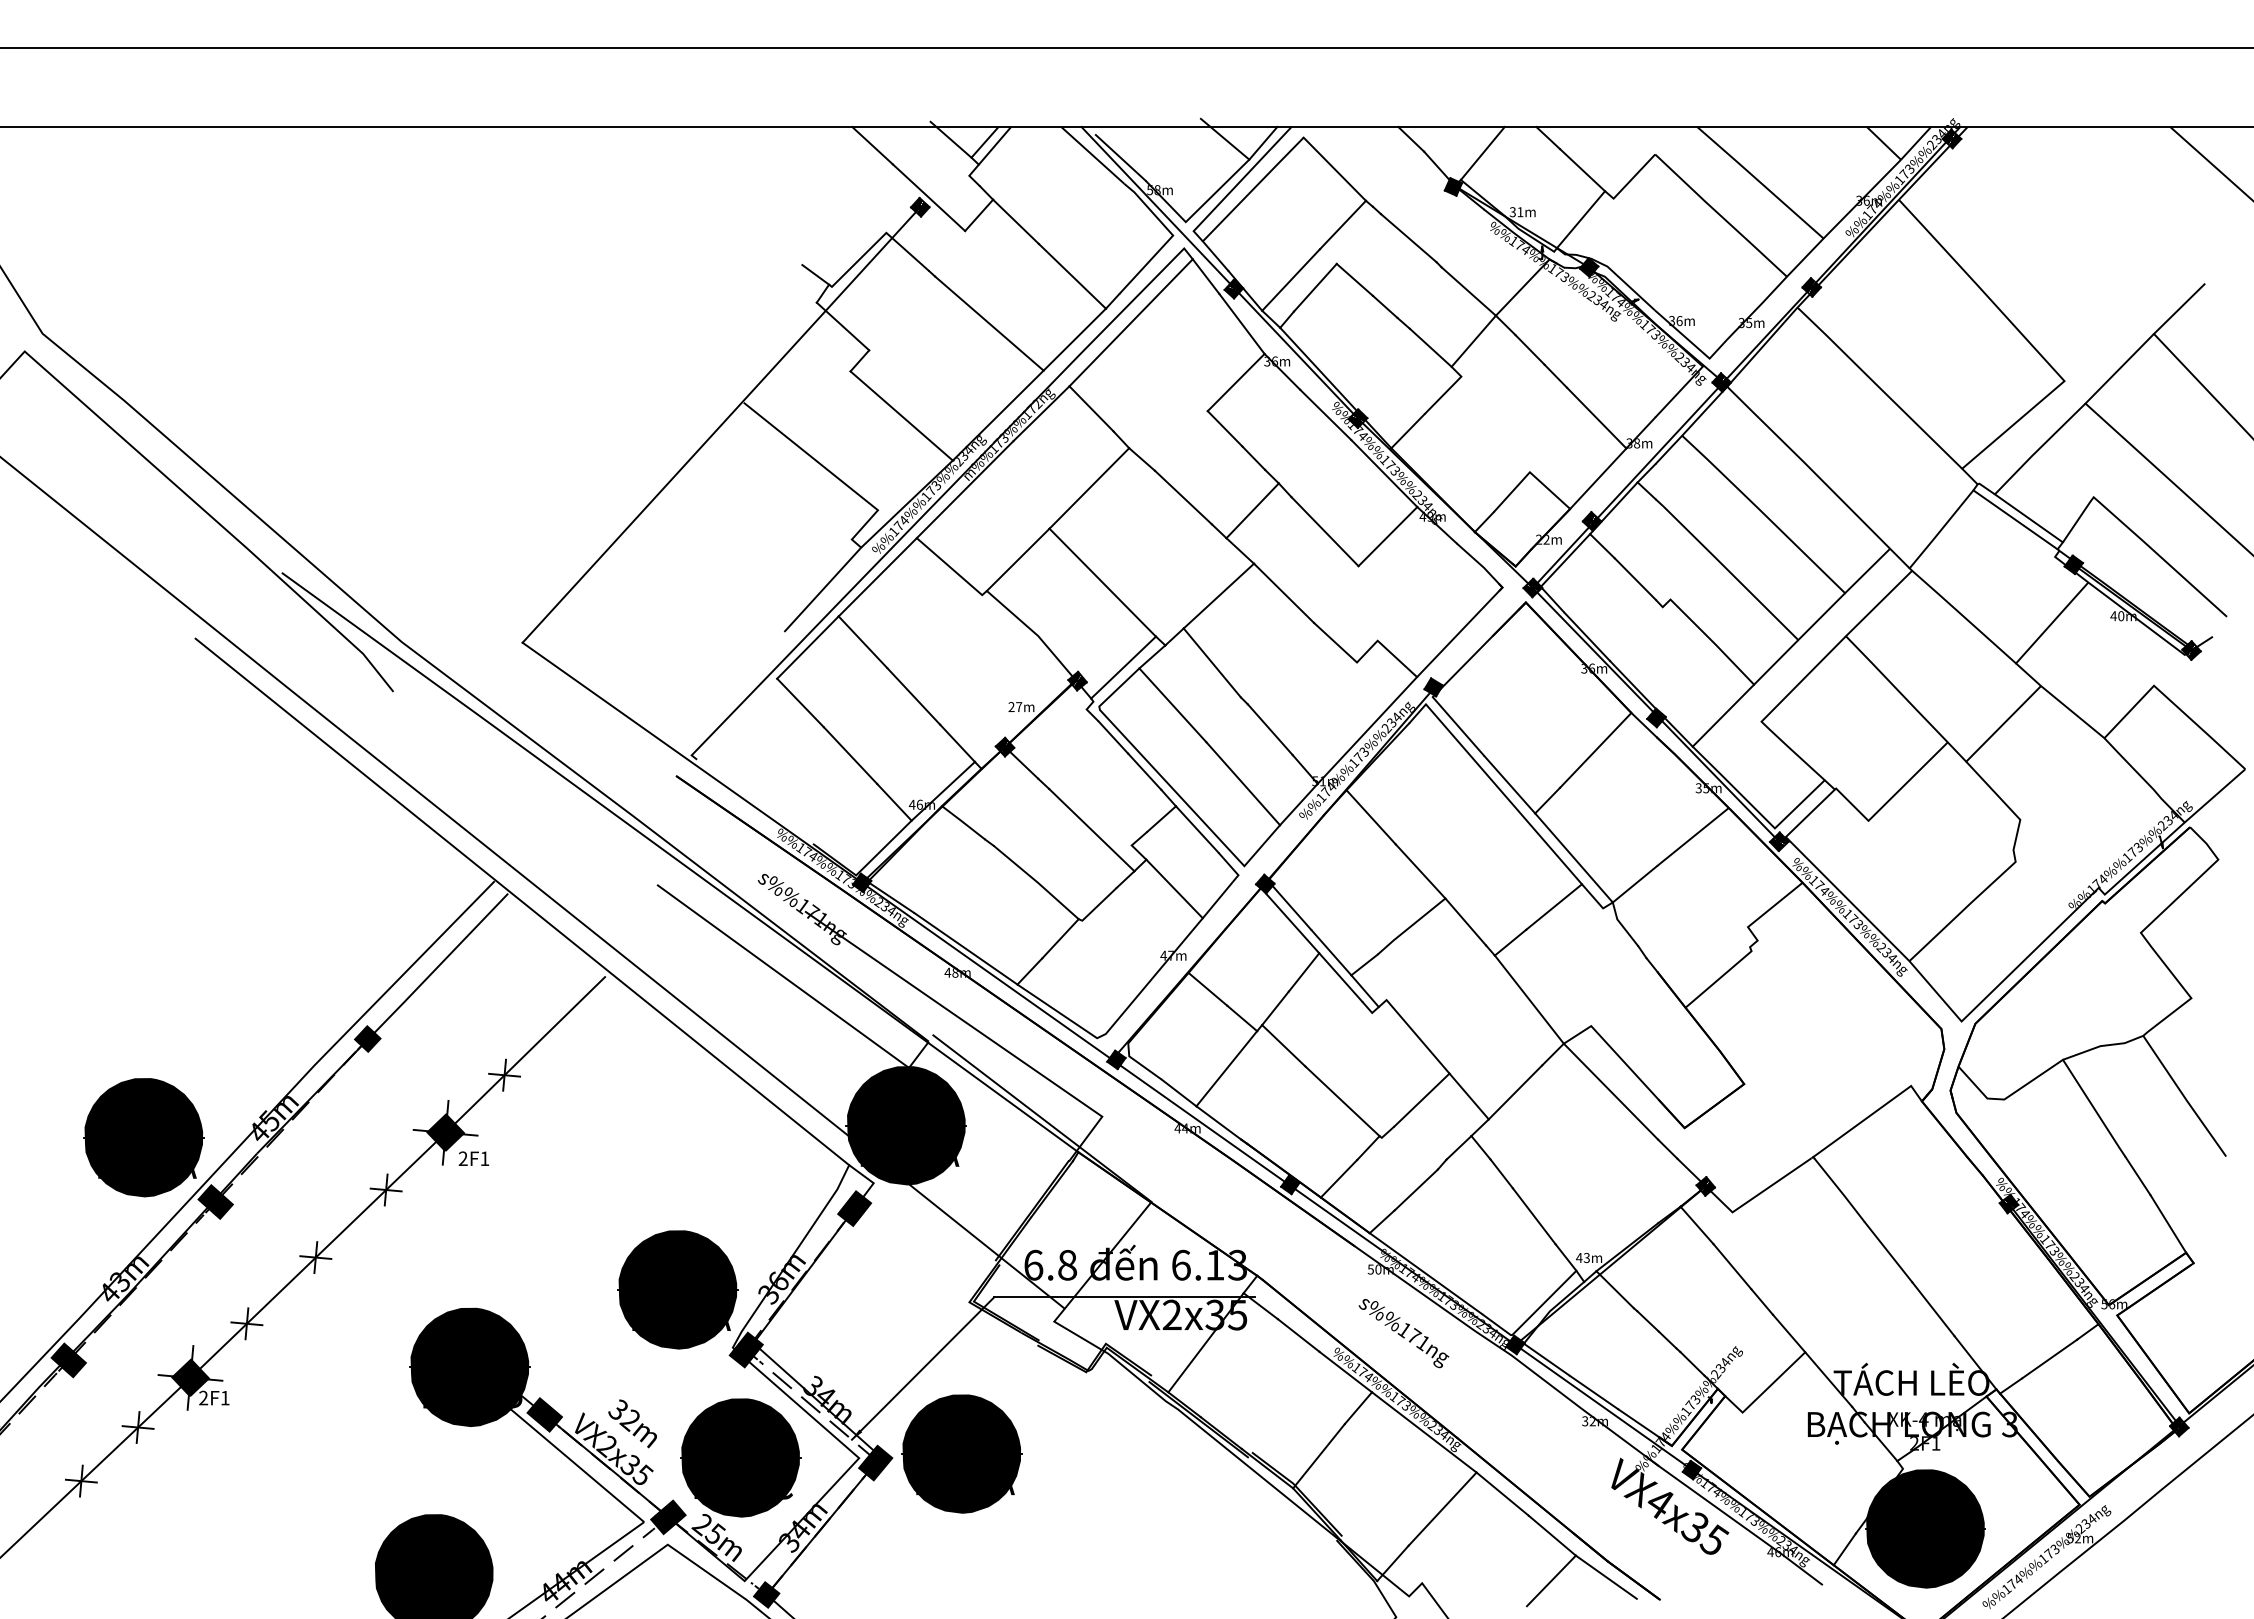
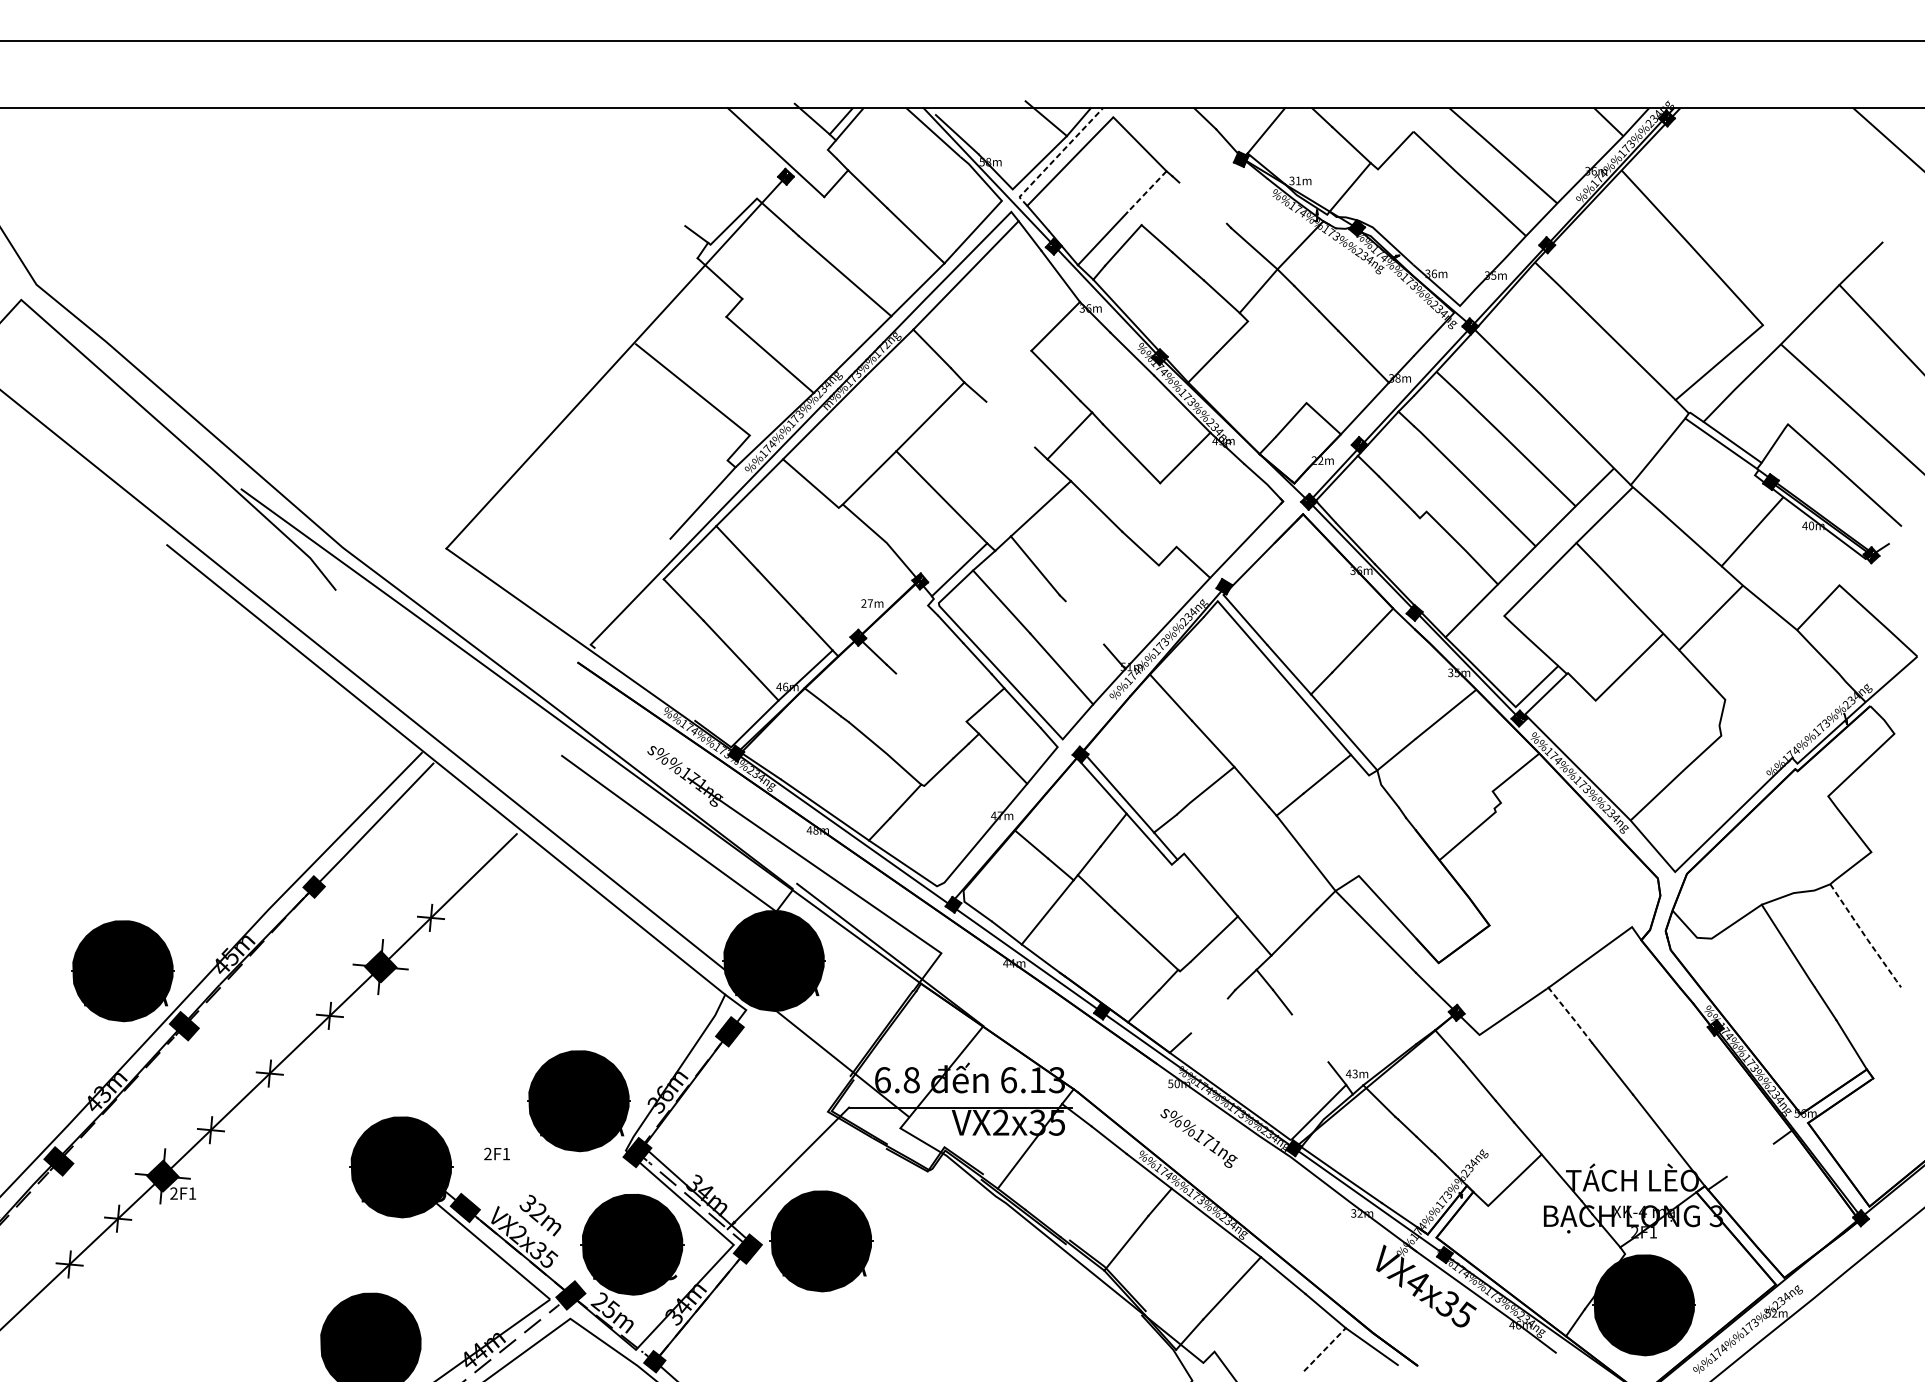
line: (1237, 184) -> (1056, 157), solid -> dashed
line: (1342, 225) -> (1146, 192), solid -> dashed
line: (1408, 238) -> (1202, 203), removed
line: (1183, 497) -> (1010, 424), removed
line: (1269, 729) -> (1084, 622), removed
line: (1091, 830) -> (932, 708), removed
line: (2184, 1097) -> (1865, 936), solid -> dashed
text: (473, 1158) -> (496, 1153), moved
line: (1415, 1189) -> (1208, 1015), removed
line: (1840, 1190) -> (1571, 1016), solid -> dashed
line: (1533, 1216) -> (1309, 1038), removed
line: (2049, 1358) -> (1750, 1159), removed
line: (1551, 1580) -> (1324, 1349), solid -> dashed

